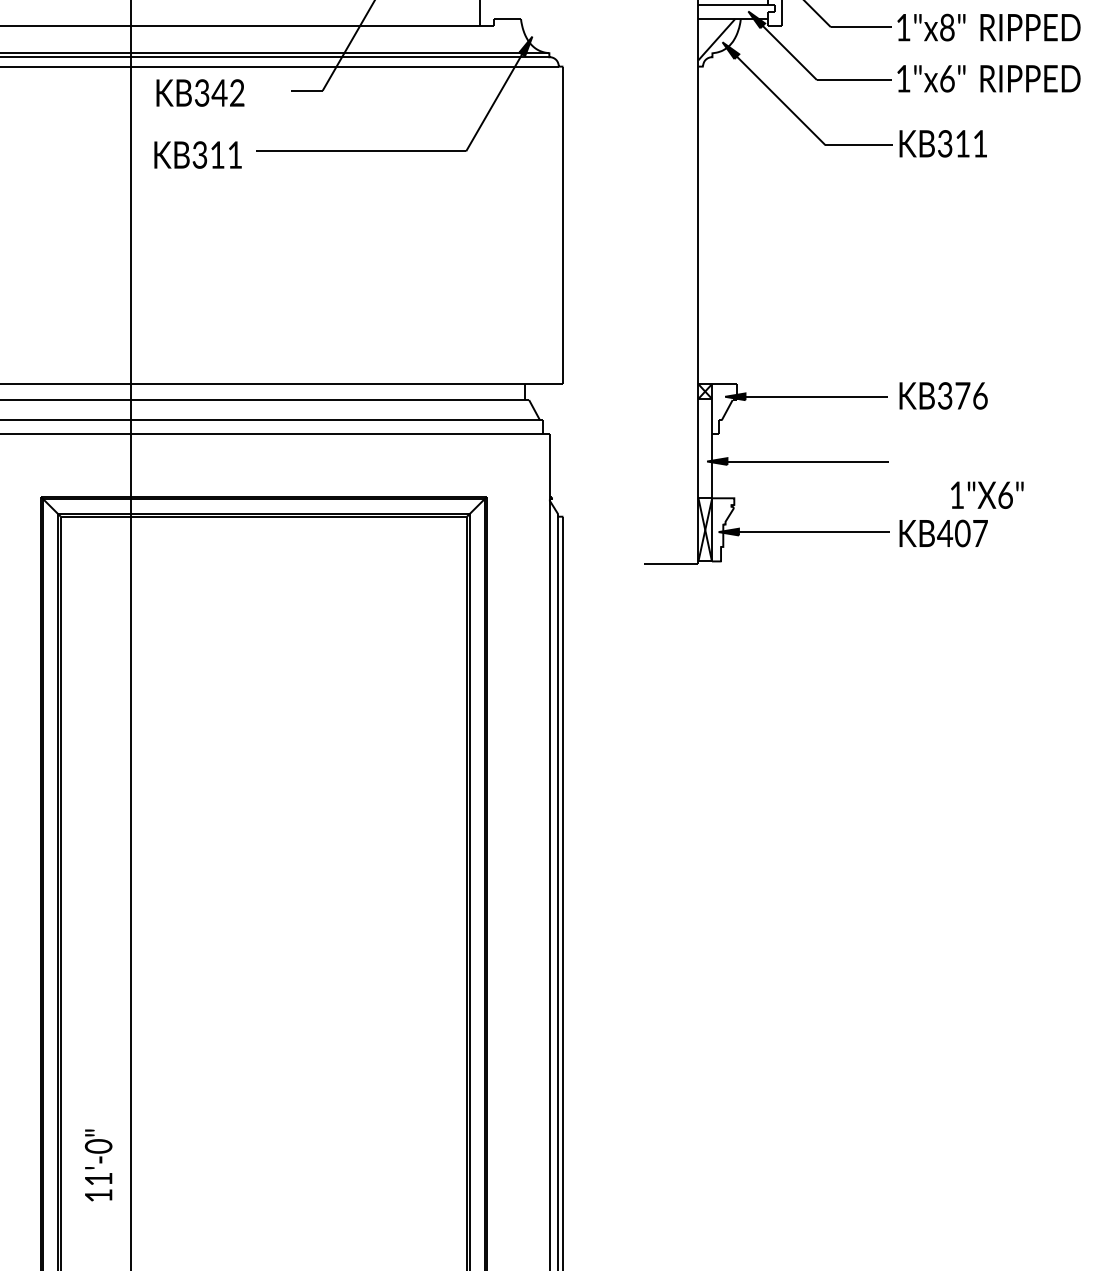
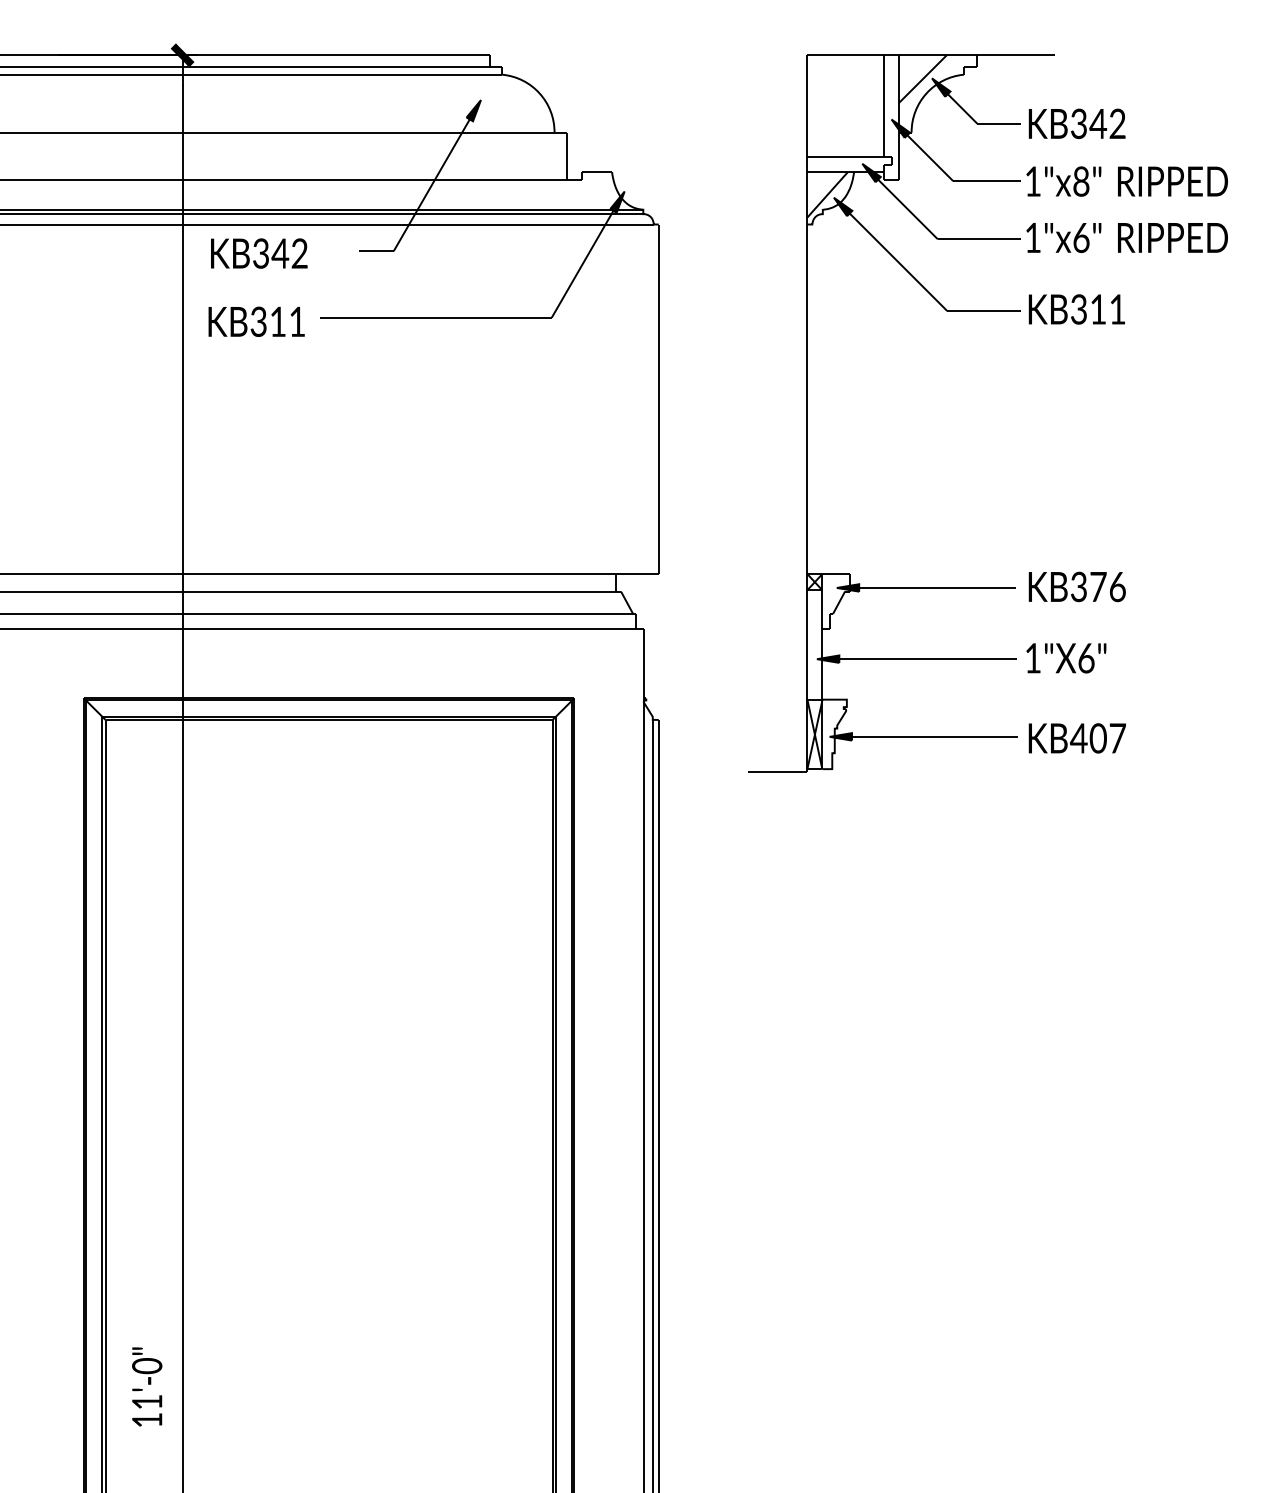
text: (987, 495) -> (1066, 658), moved
text: (98, 1164) -> (147, 1386), moved

